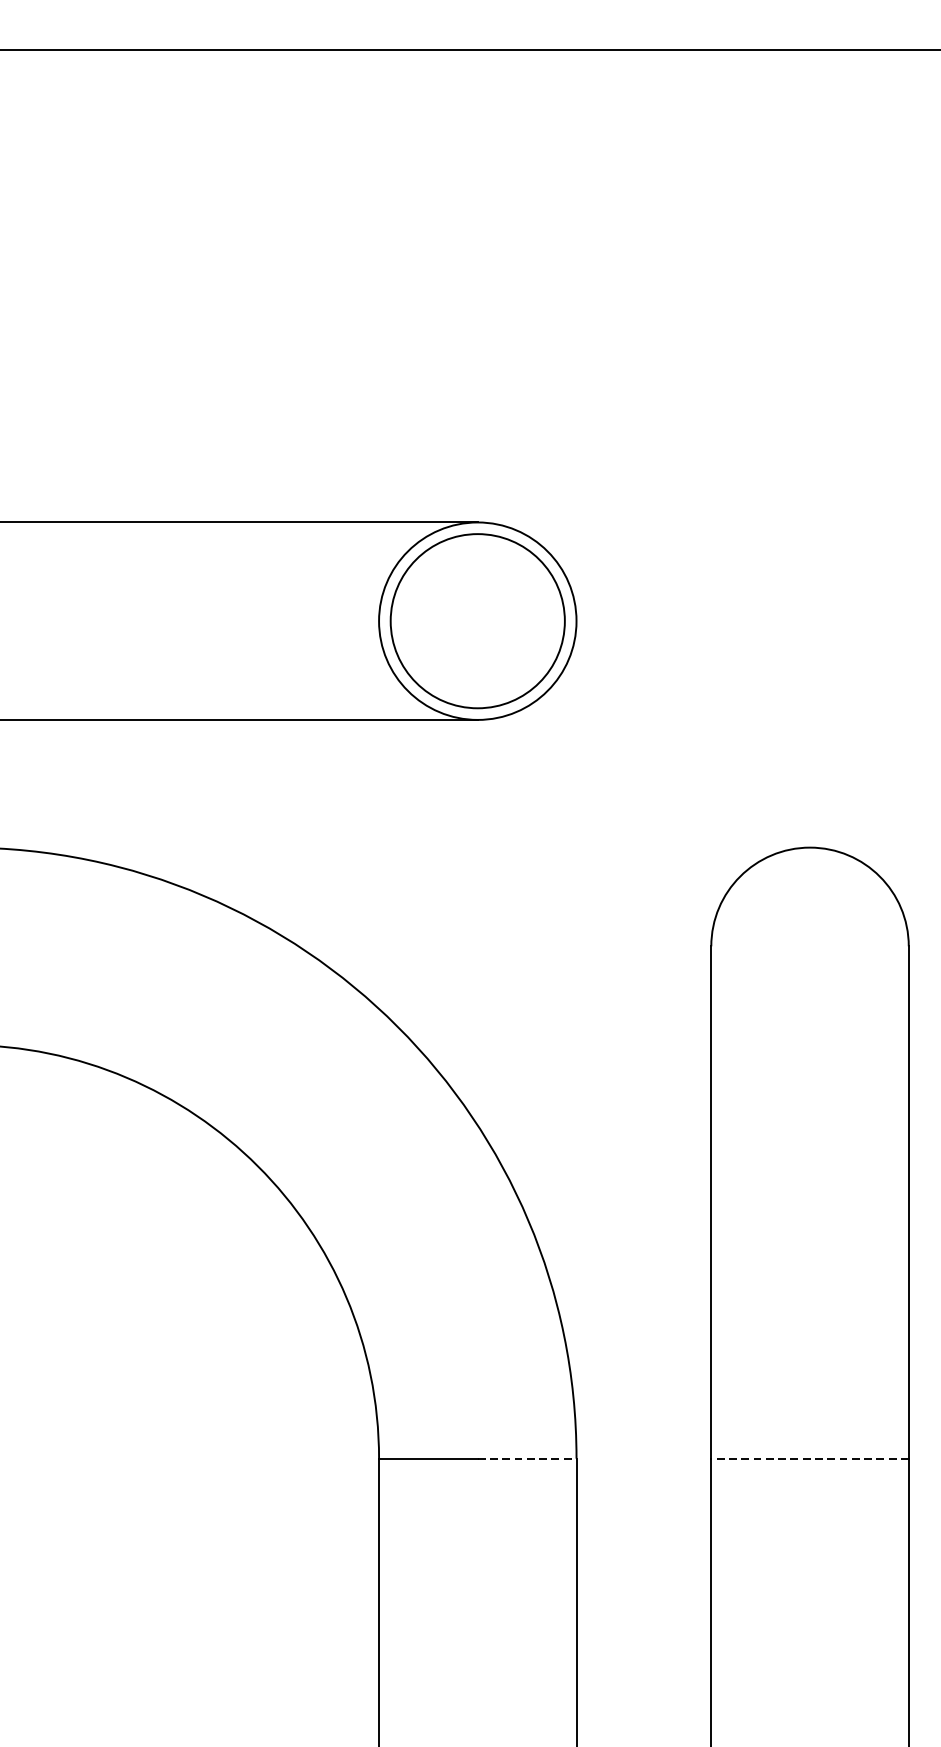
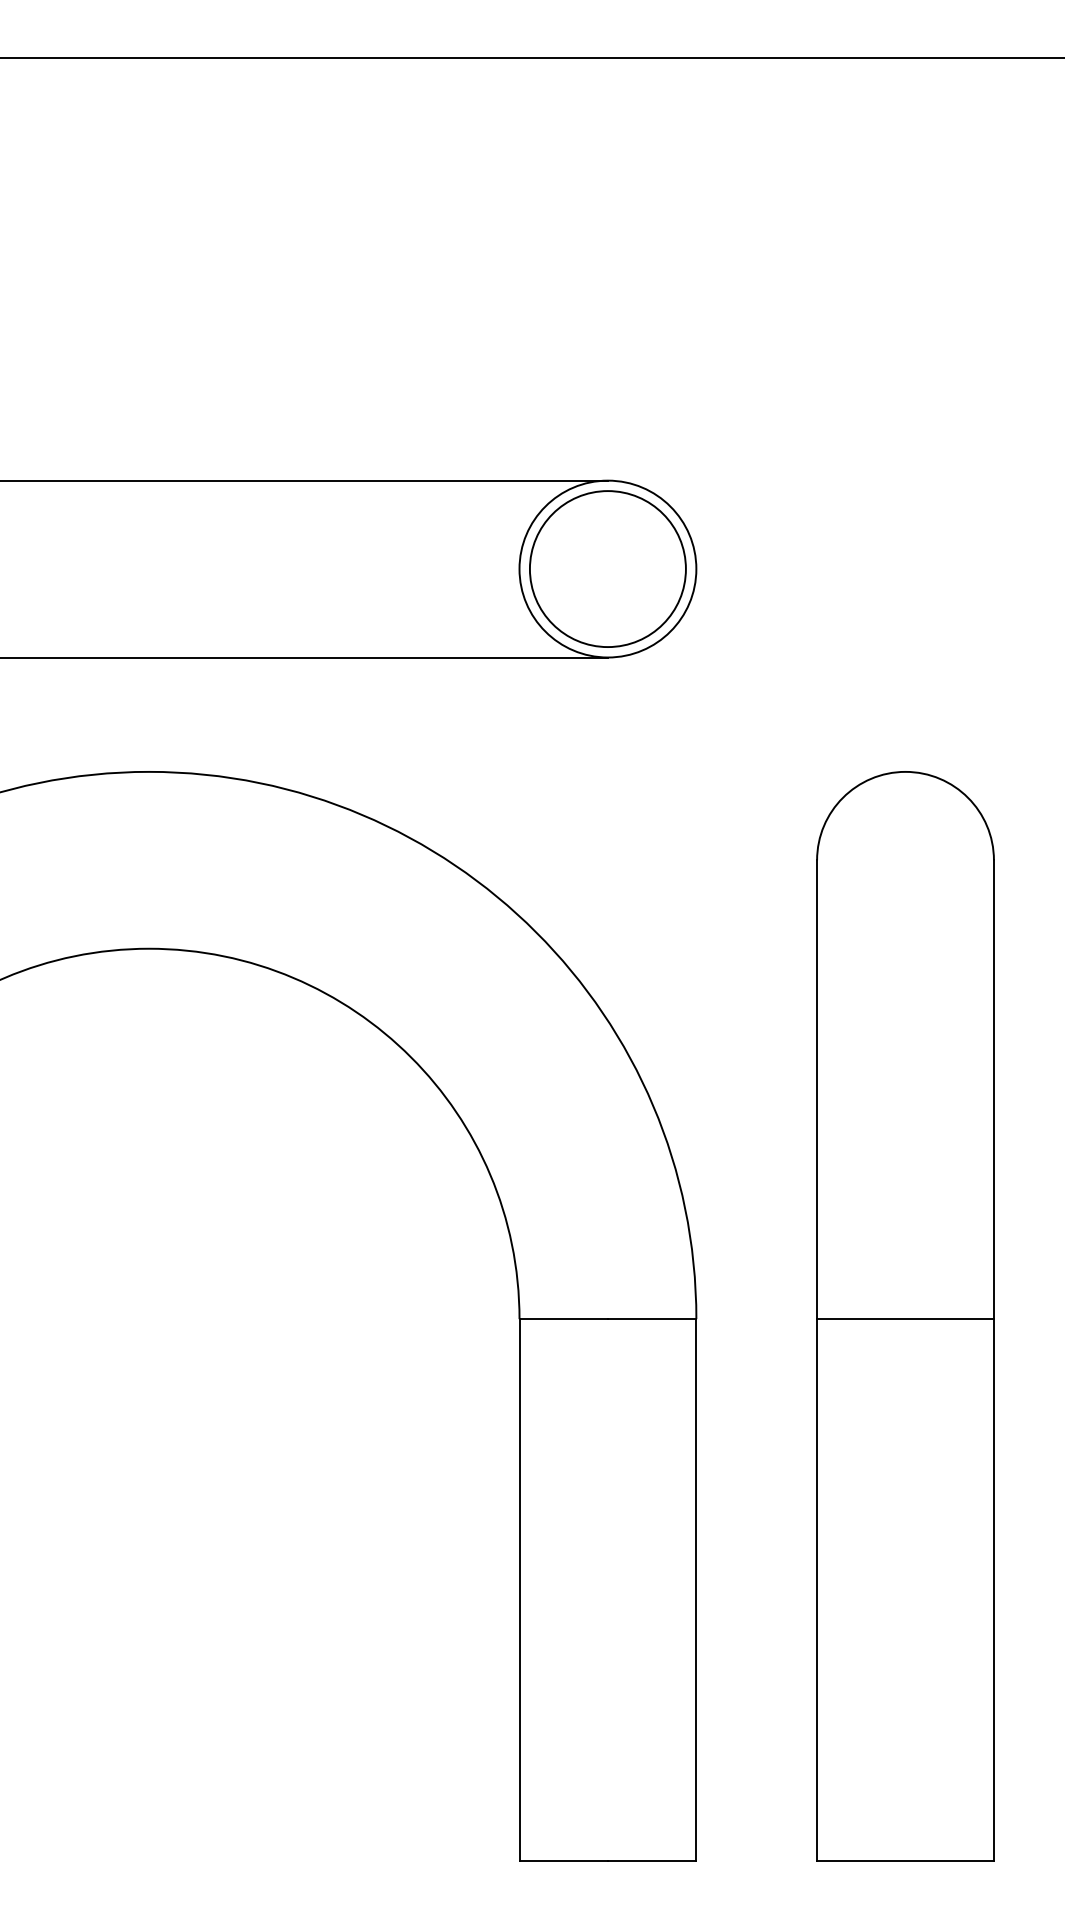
line: (527, 1459) -> (652, 1319), dashed -> solid
line: (810, 1459) -> (905, 1319), dashed -> solid

